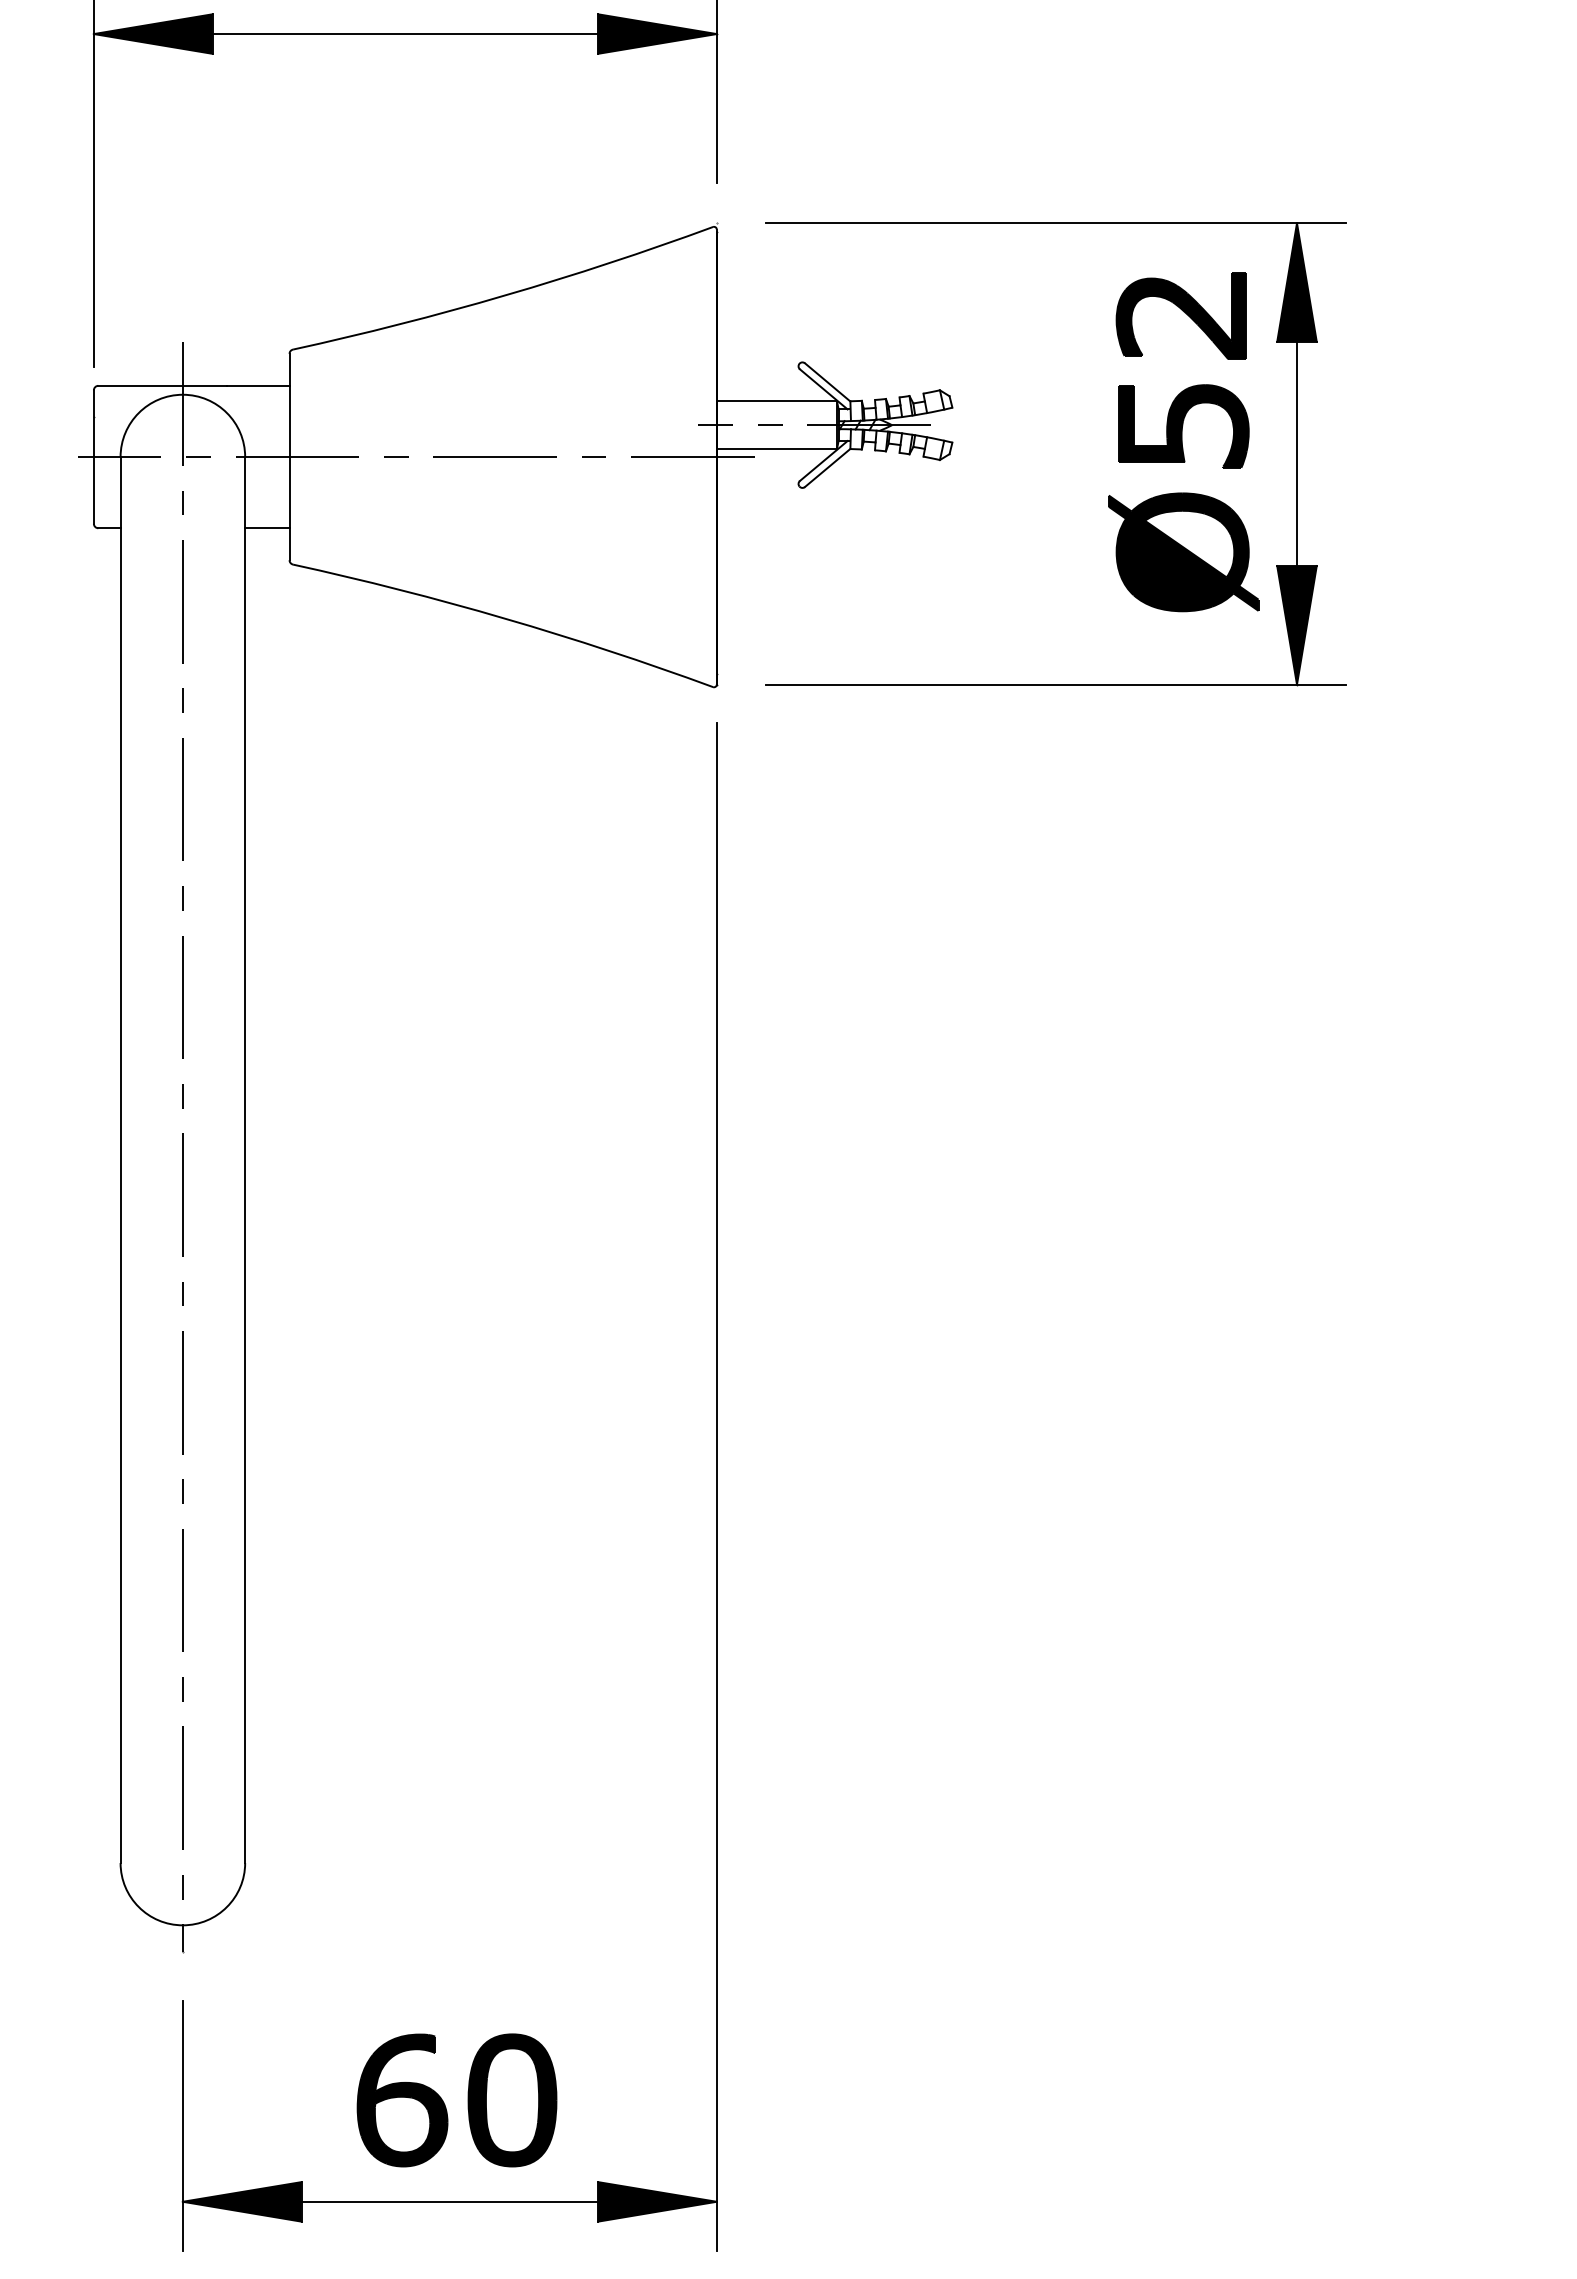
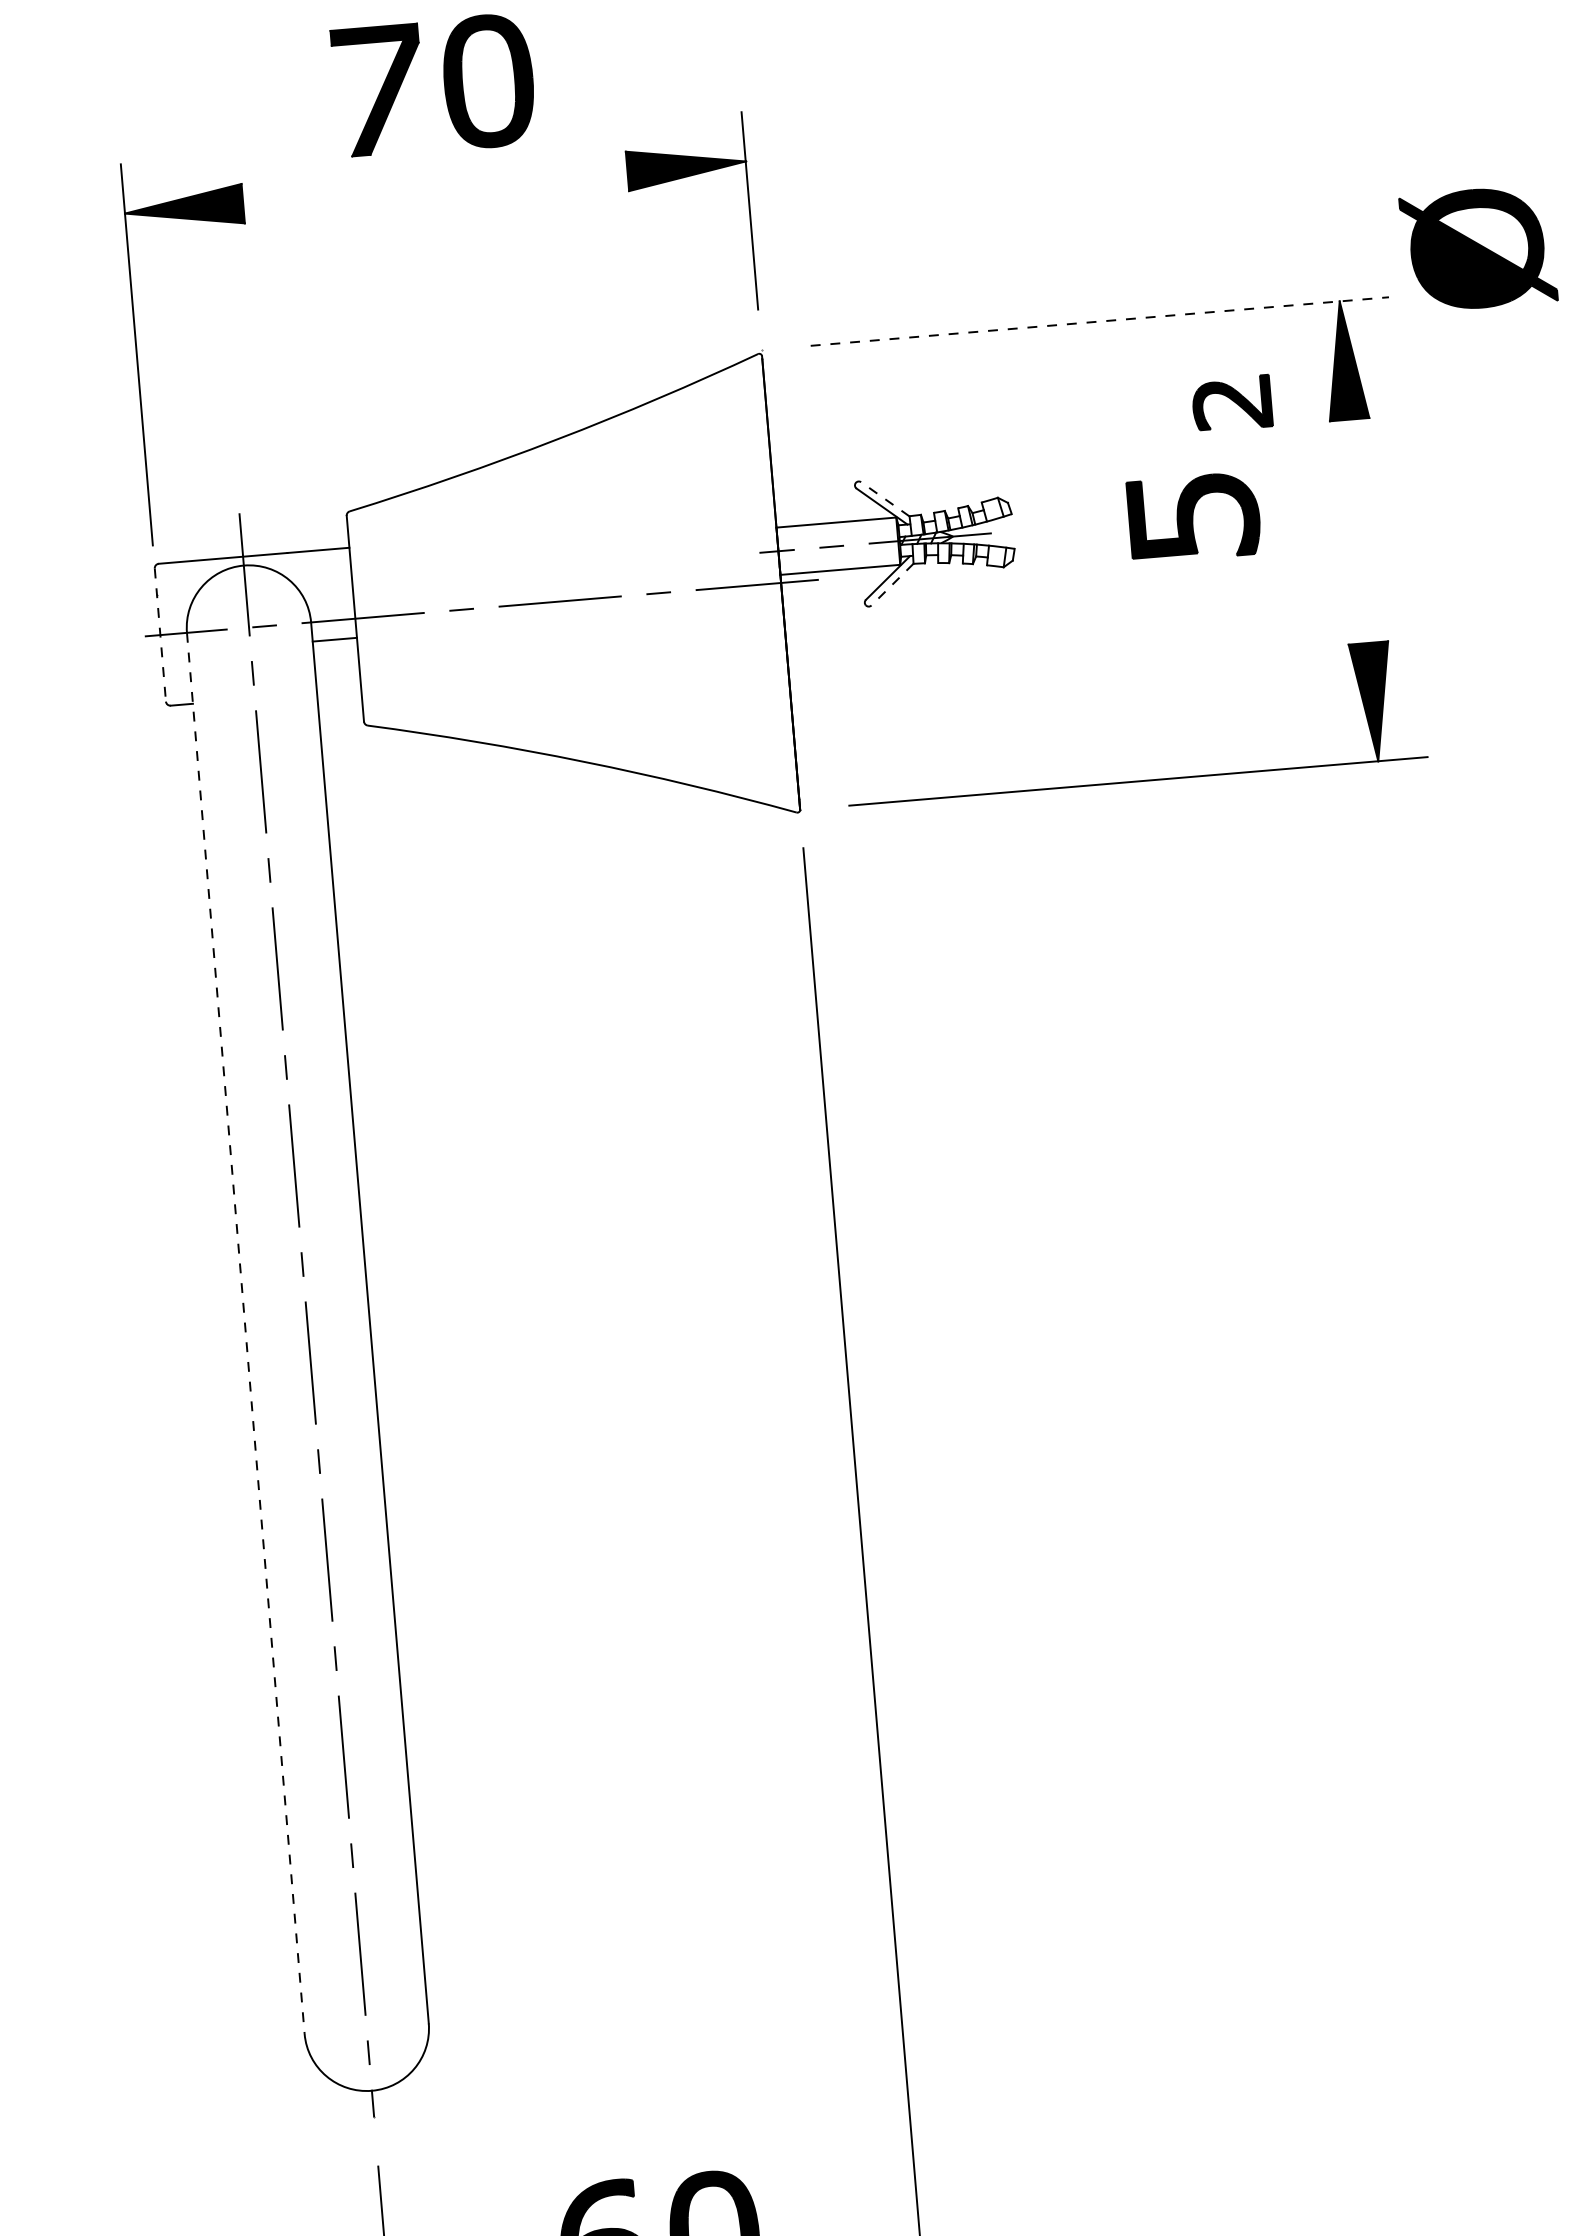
line: (405, 34) -> (435, 187), removed
line: (1056, 223) -> (1100, 321), solid -> dashed
part: (1180, 315) -> (1231, 403), size x0.6
line: (827, 382) -> (885, 499), solid -> dashed
part: (1183, 426) -> (1193, 517), moved
line: (1297, 453) -> (1359, 530), removed
line: (93, 457) -> (160, 635), solid -> dashed
line: (827, 467) -> (892, 584), solid -> dashed
line: (267, 528) -> (335, 639), moved
part: (1183, 552) -> (1478, 248), moved
line: (120, 1160) -> (245, 1333), solid -> dashed

